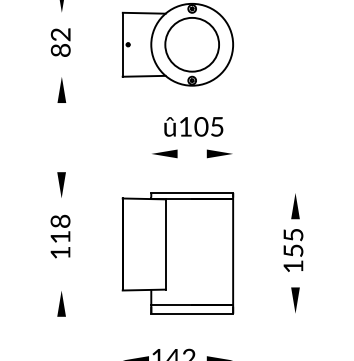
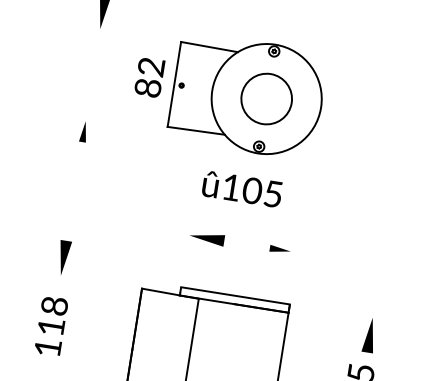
text: (60, 42) -> (149, 77), moved
circle: (192, 44) -> (267, 98), size x0.7
part: (61, 89) -> (83, 130), size x0.6
text: (193, 126) -> (241, 188), moved
part: (219, 153) -> (280, 249), size x0.6

